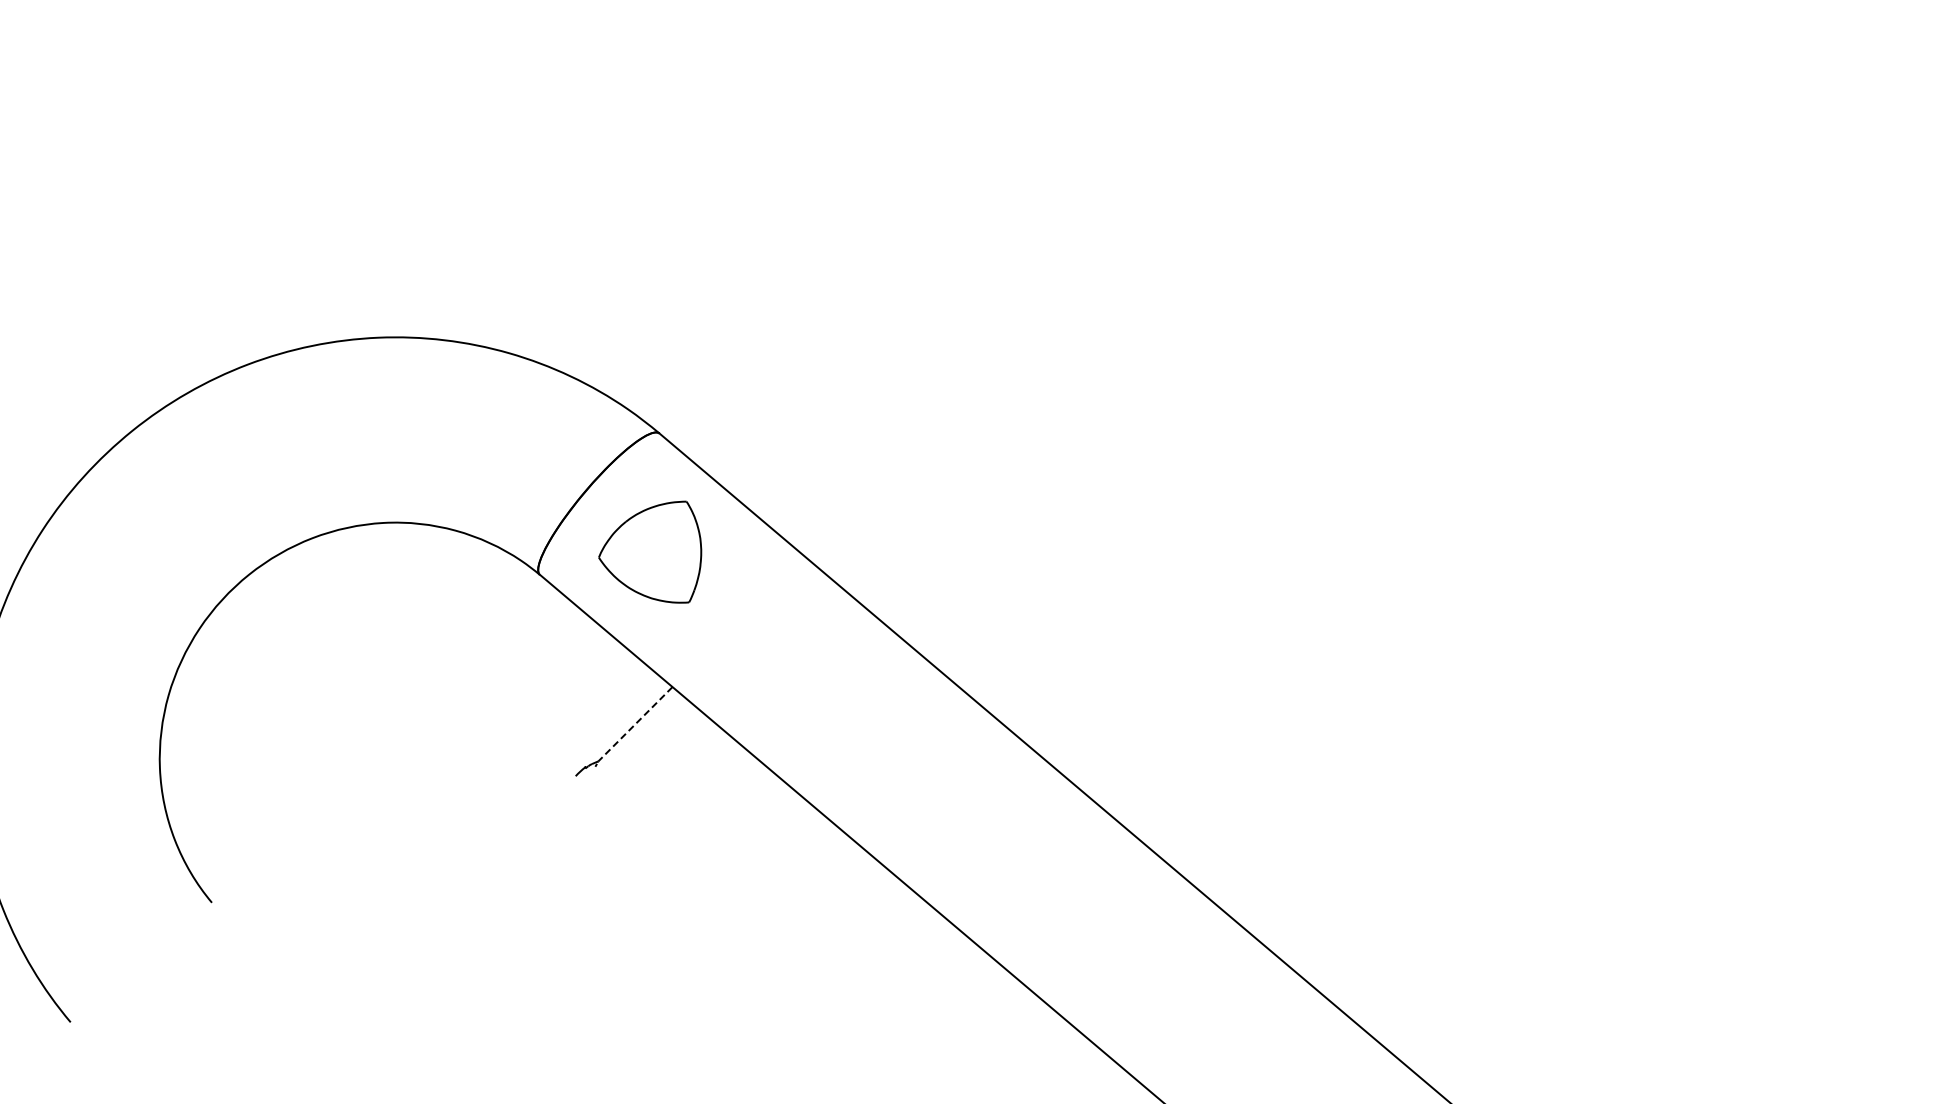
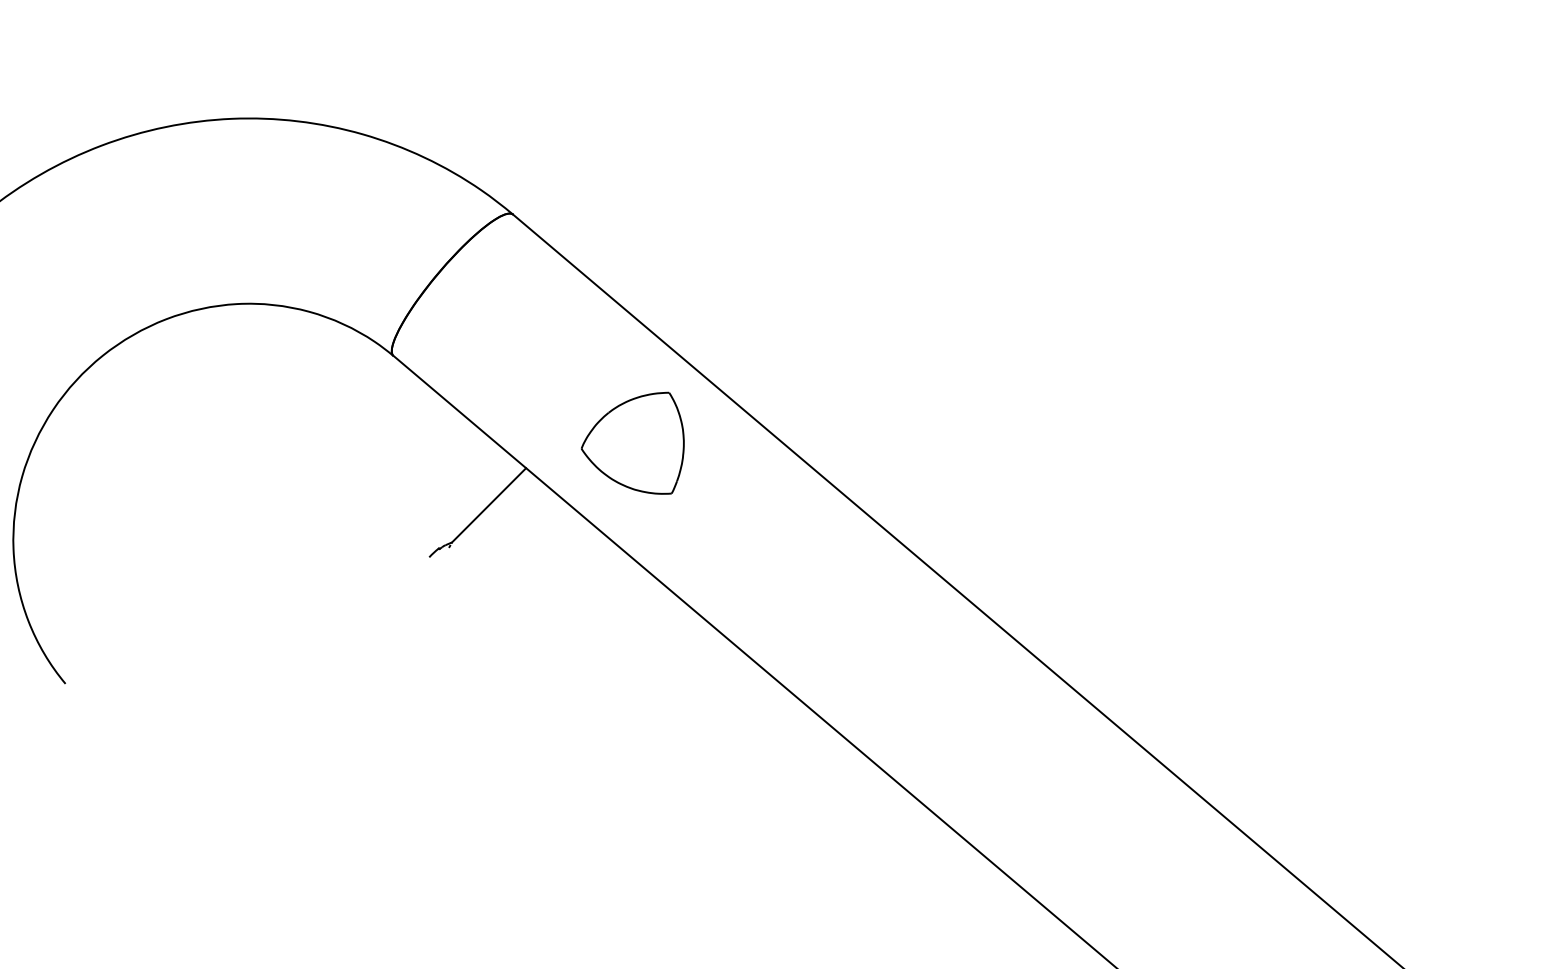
part: (650, 551) -> (633, 442), moved
line: (635, 724) -> (489, 505), dashed -> solid

